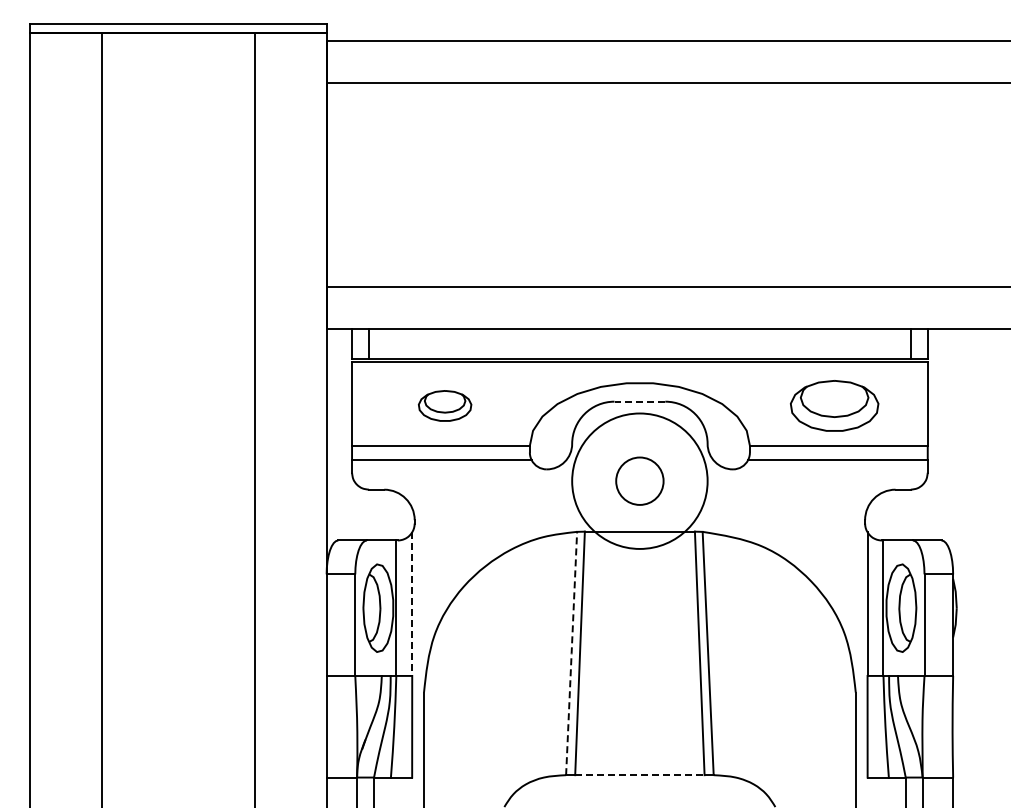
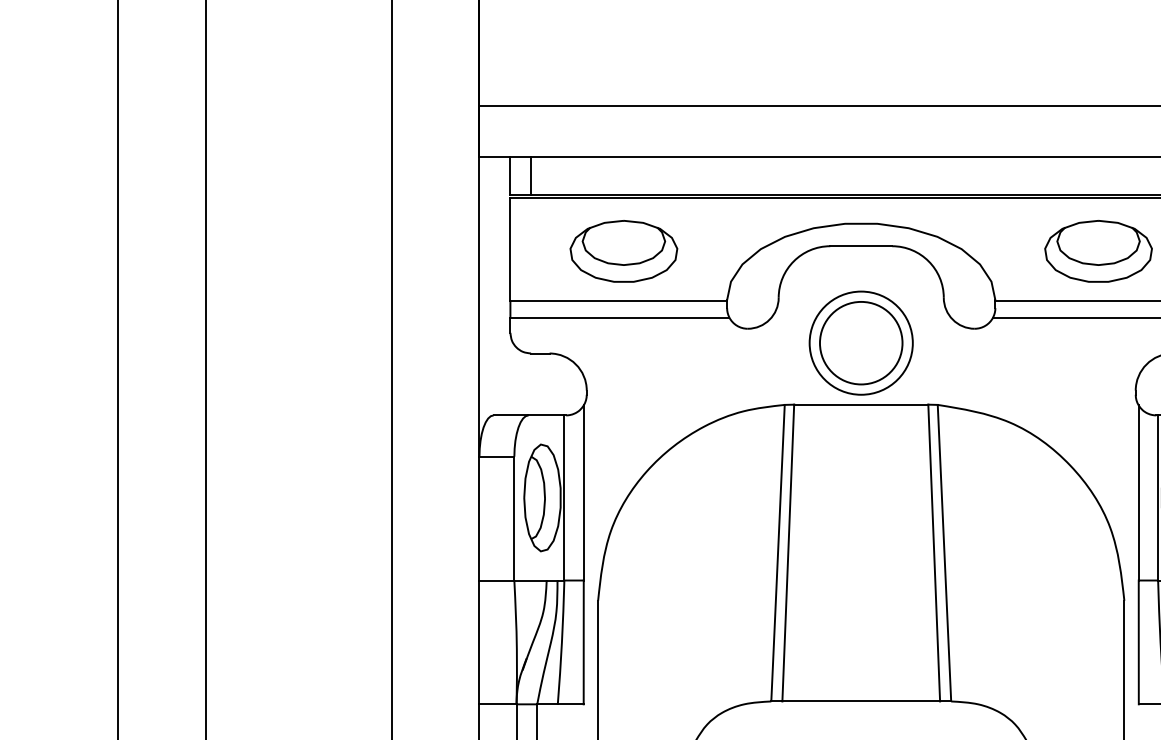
line: (639, 401) -> (860, 246), dashed -> solid
part: (444, 405) -> (623, 250), size x1.67
circle: (639, 480) -> (860, 342), size x0.62
circle: (639, 481) -> (860, 343), size x1.43
line: (412, 604) -> (584, 493), dashed -> solid
line: (571, 653) -> (777, 553), dashed -> solid
line: (639, 775) -> (860, 701), dashed -> solid

